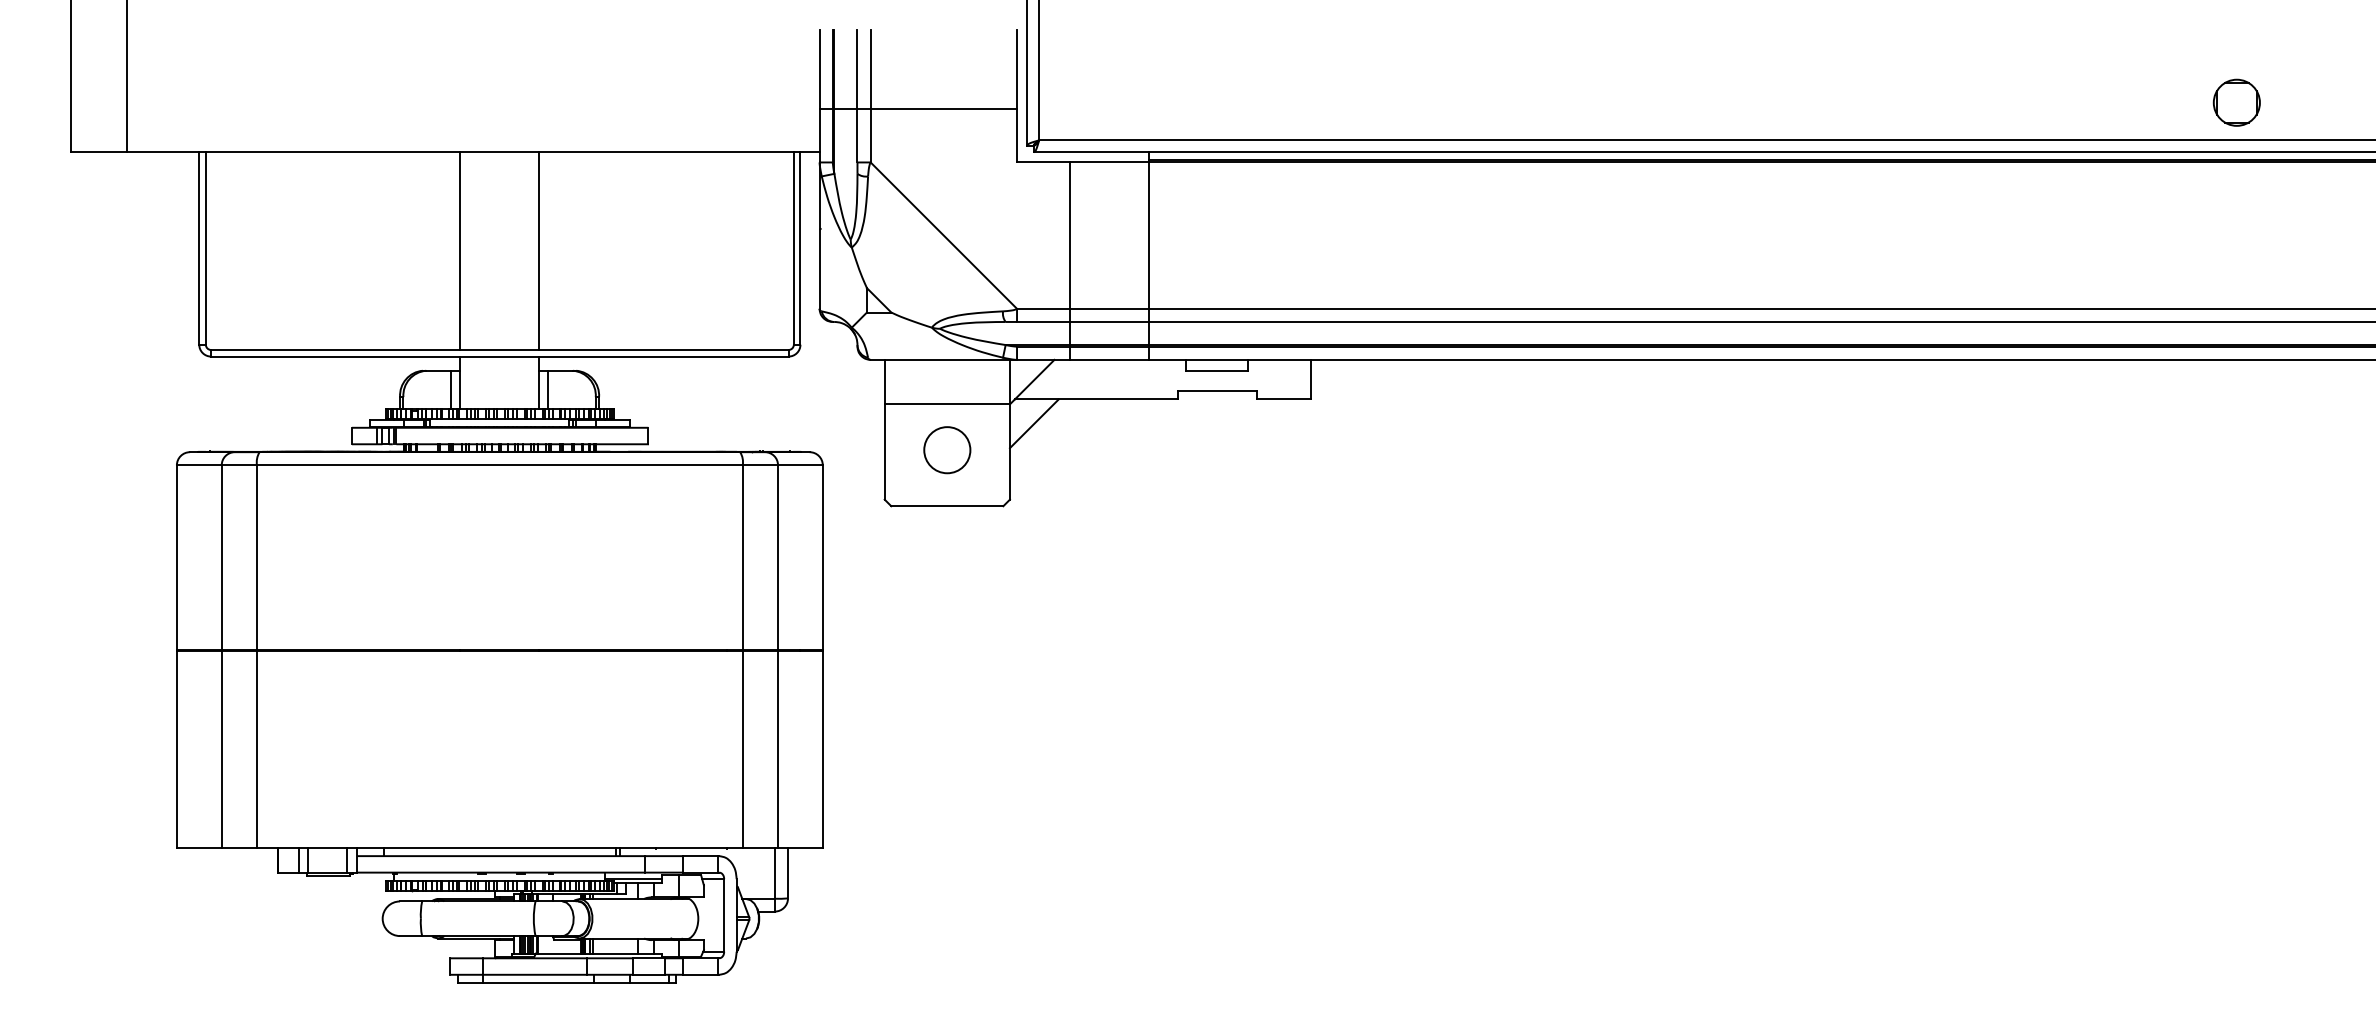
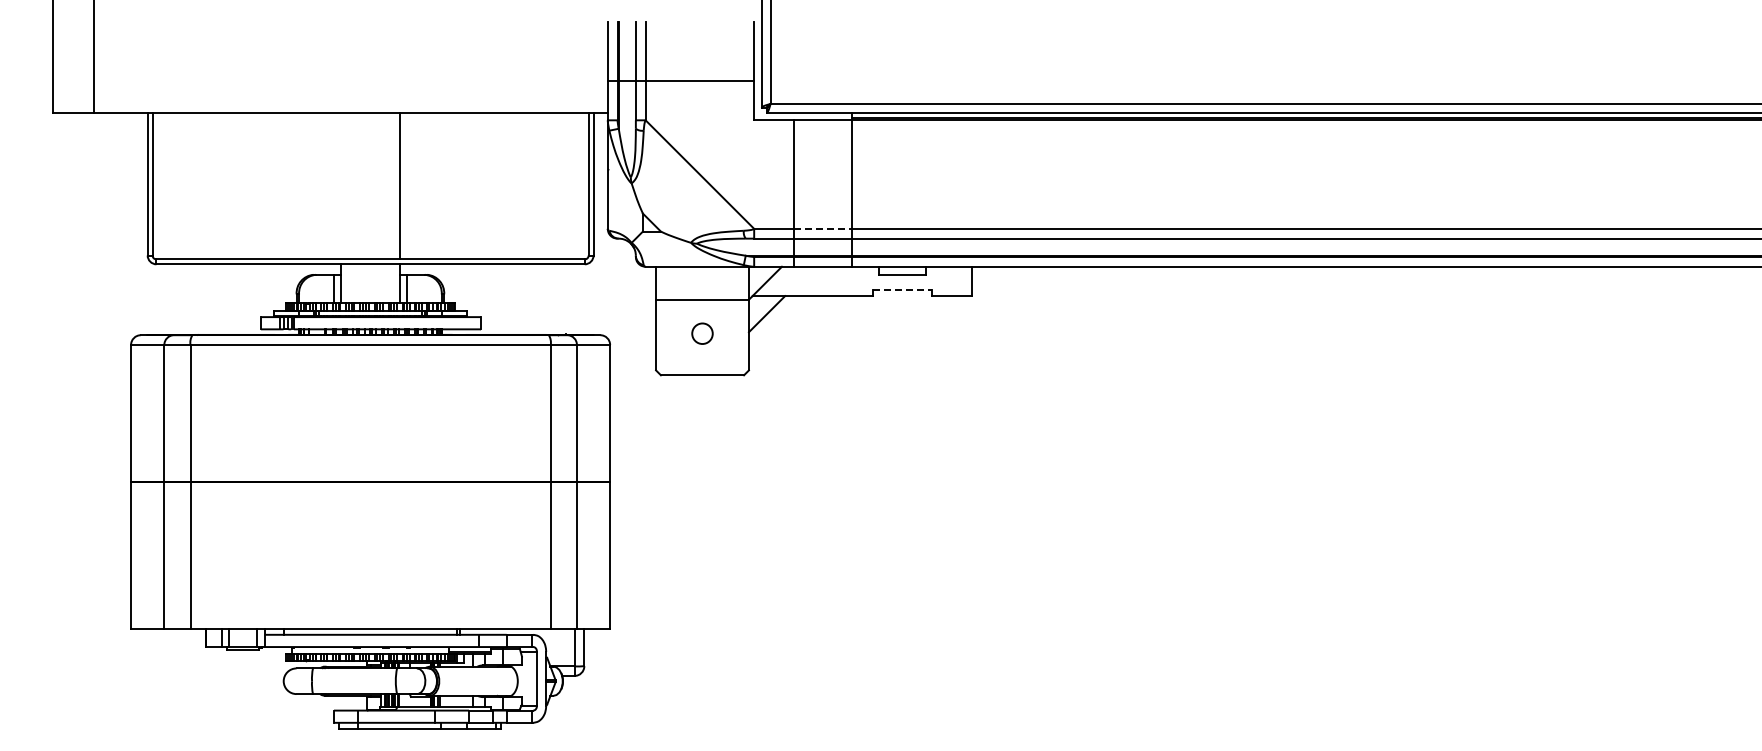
part: (2236, 103) -> (1658, 76), removed
line: (460, 250) -> (341, 185), removed
line: (1110, 308) -> (823, 228), solid -> dashed
line: (1218, 390) -> (903, 289), solid -> dashed
circle: (947, 449) -> (702, 333), size x0.6

